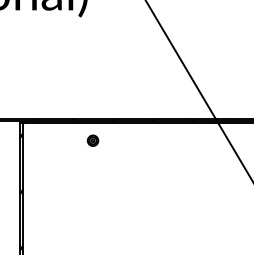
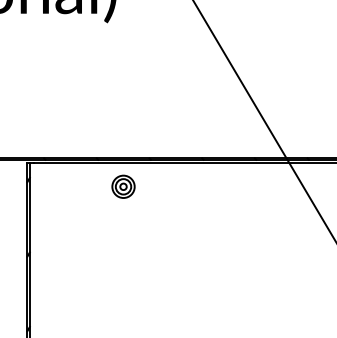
part: (92, 140) -> (122, 186), size x1.6

